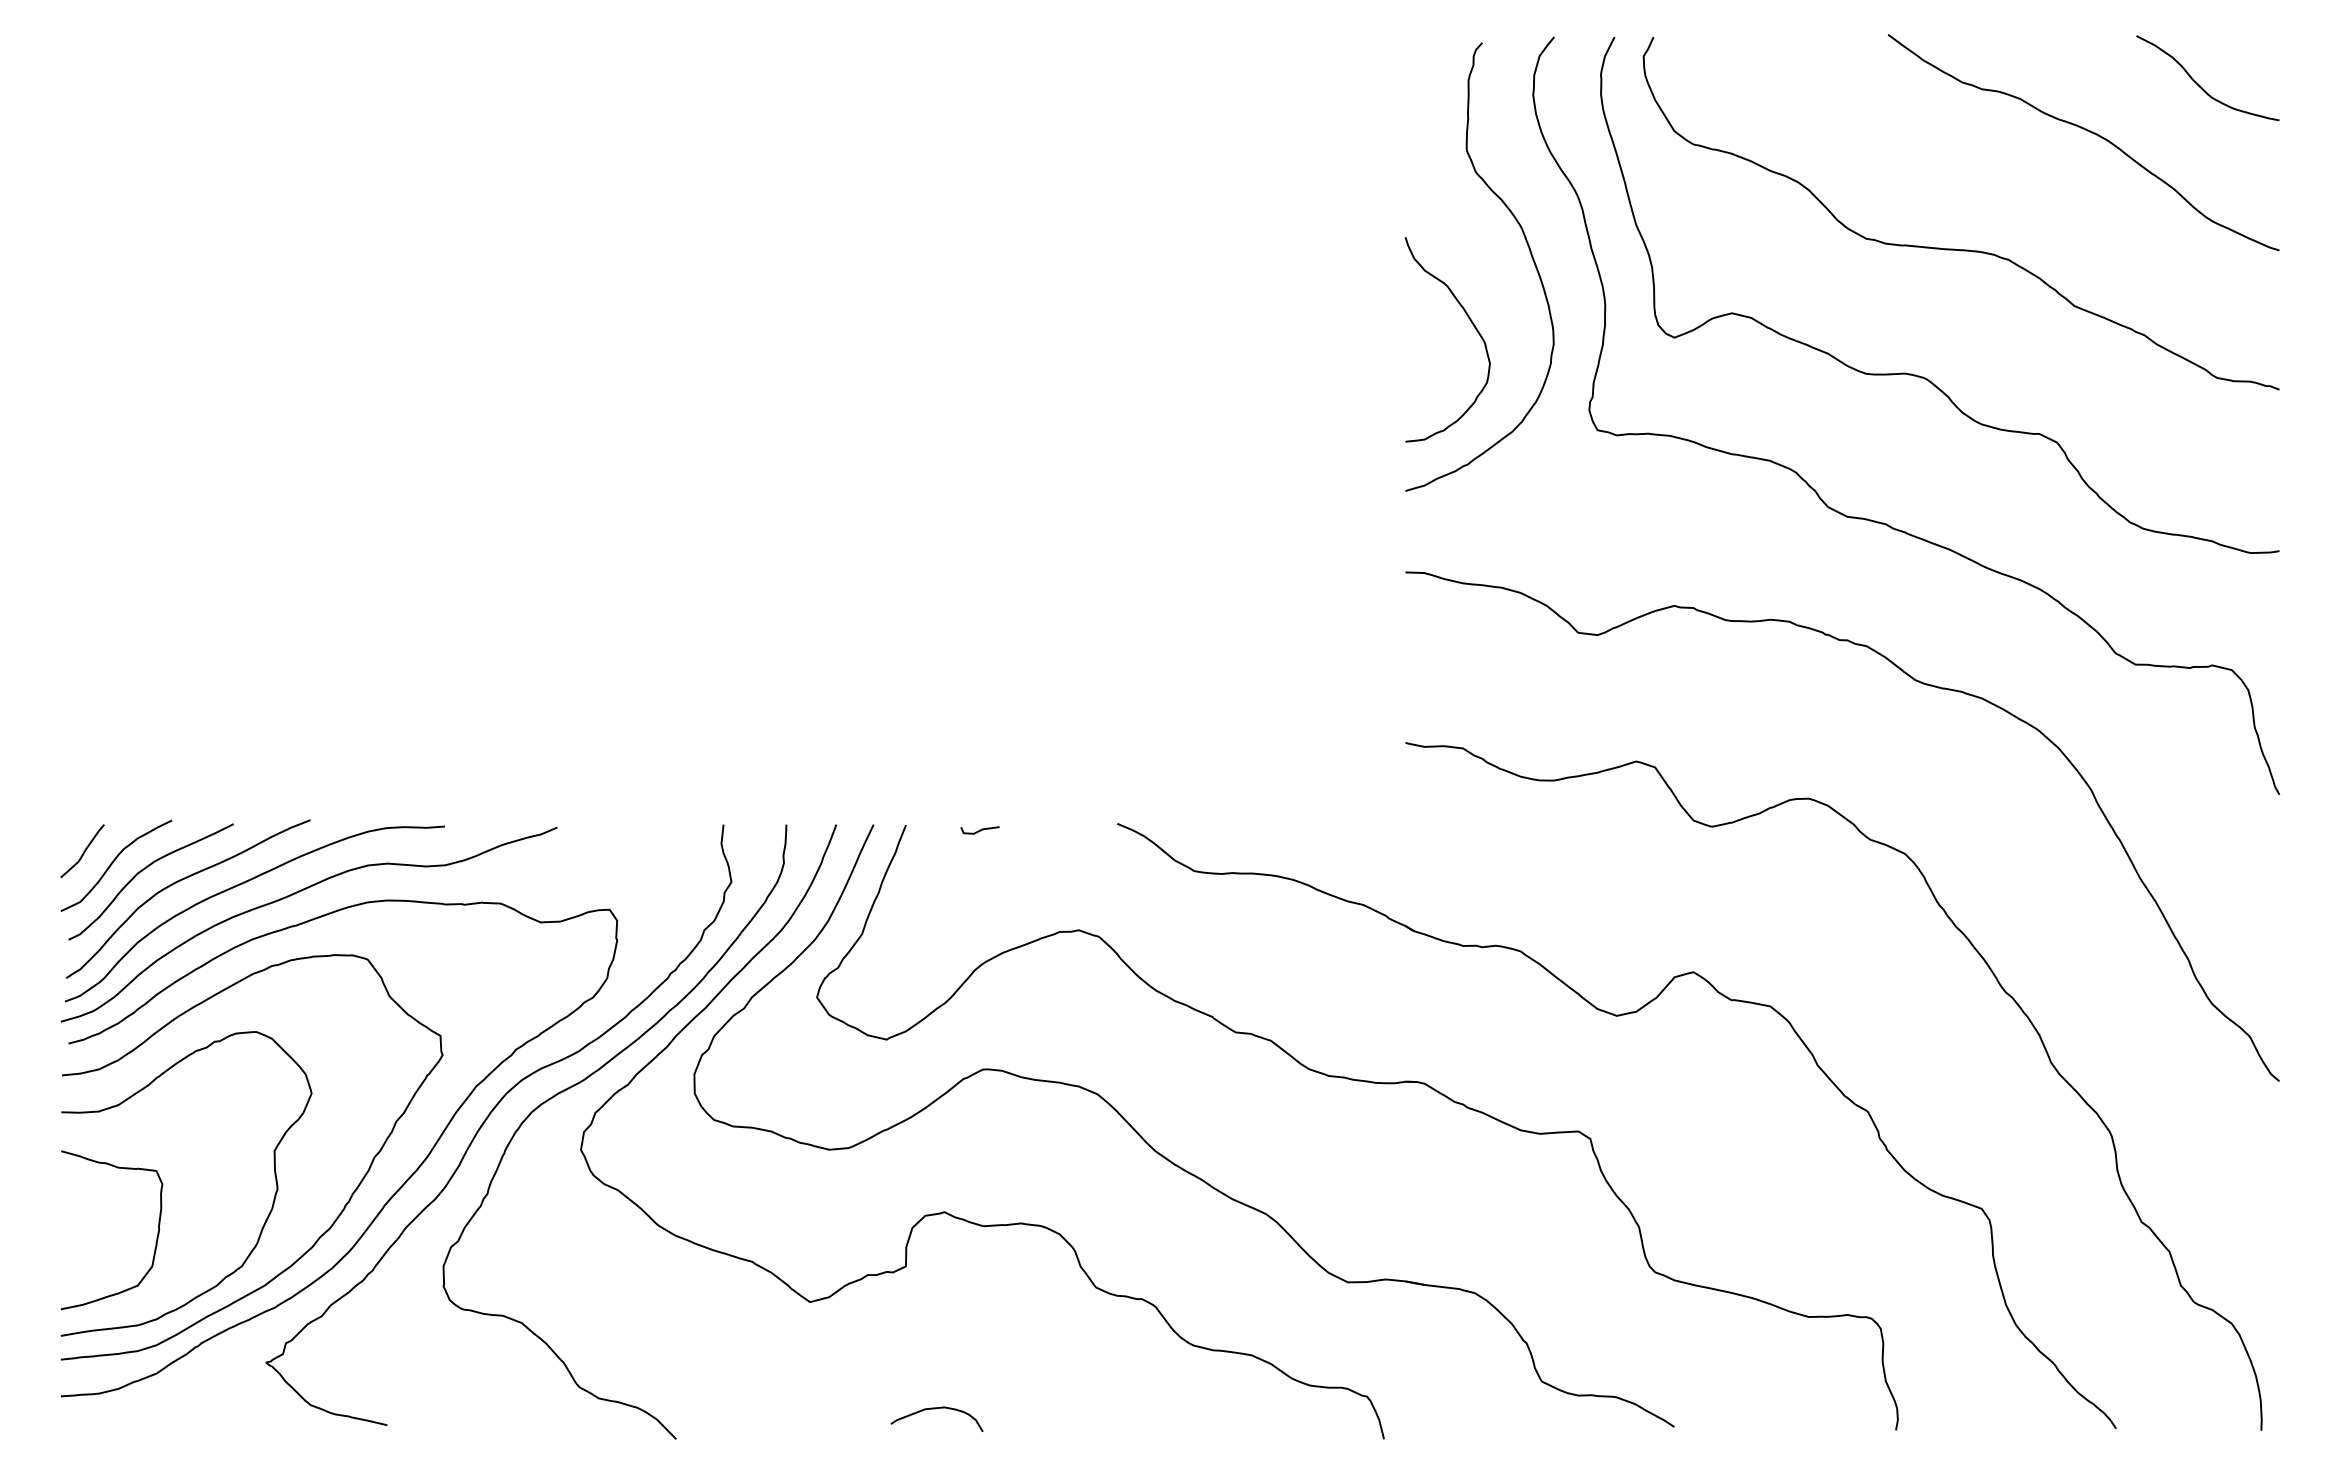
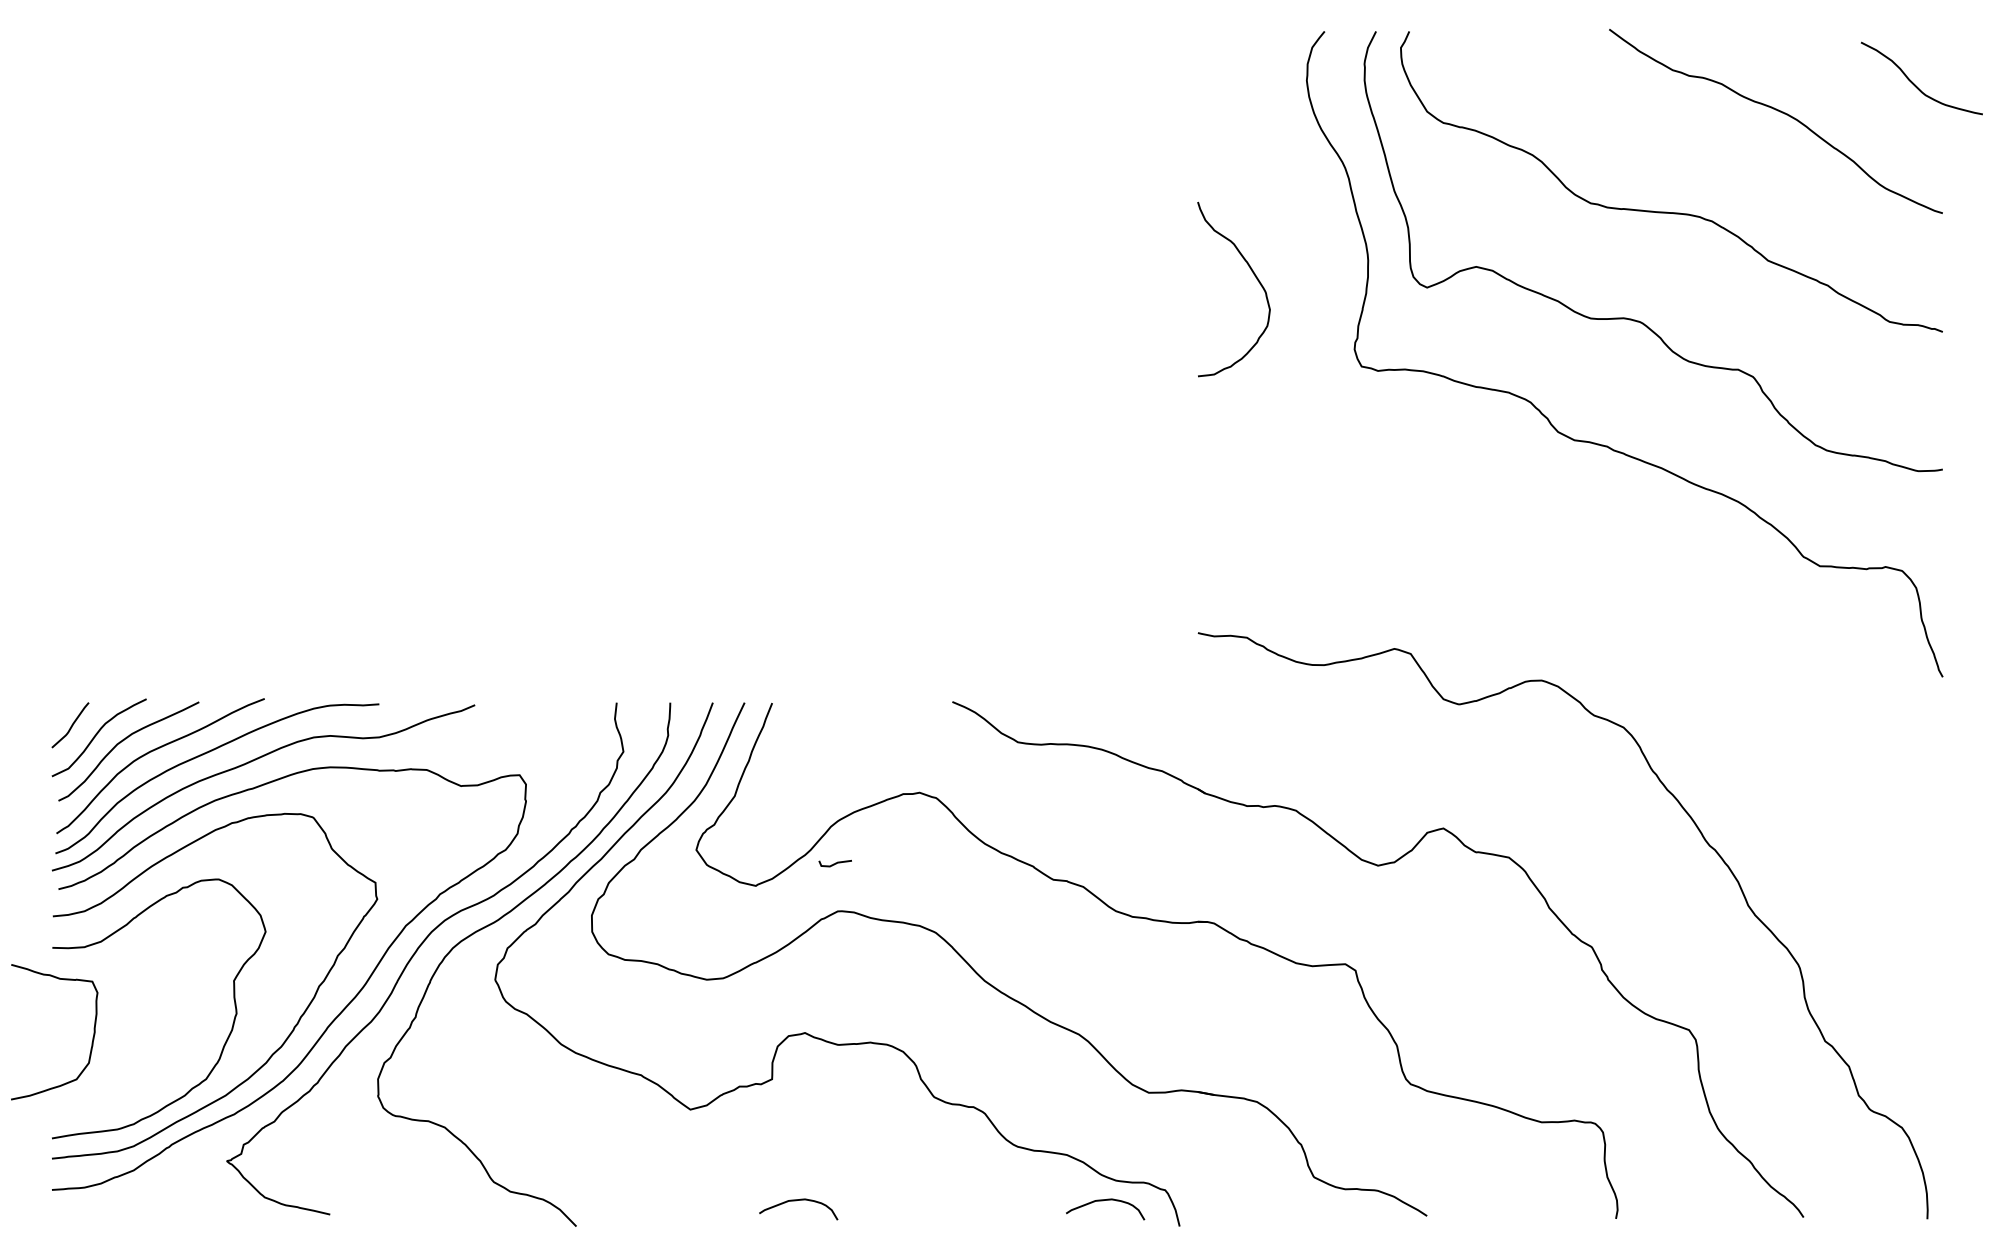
curve: (2200, 85) -> (1915, 84), moved
curve: (1527, 246) -> (1301, 209), removed
curve: (1915, 681) -> (1632, 580), removed
line: (979, 830) -> (834, 863), moved
curve: (156, 1237) -> (92, 1038), moved
curve: (1296, 1409) -> (1105, 1201), added

